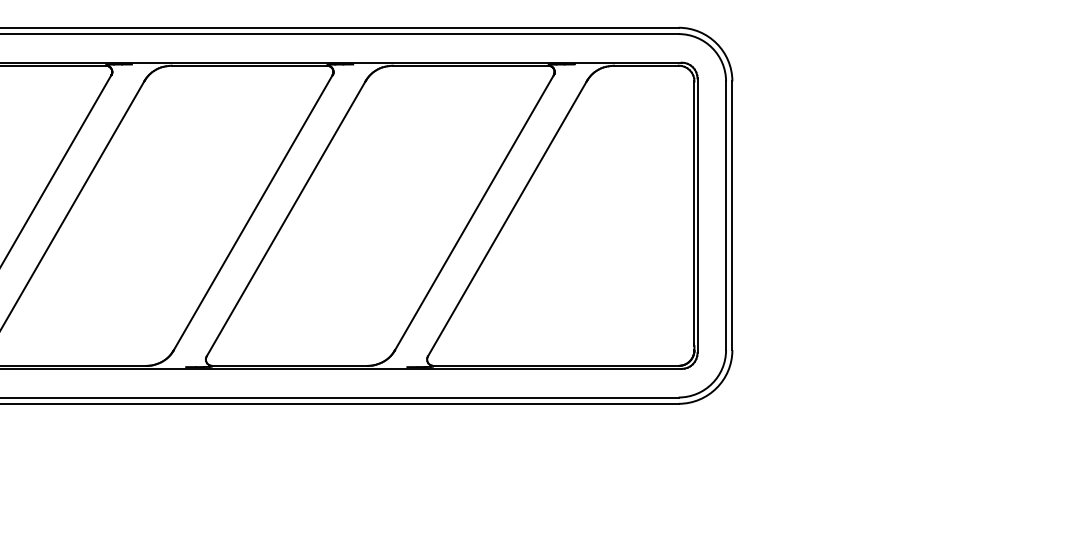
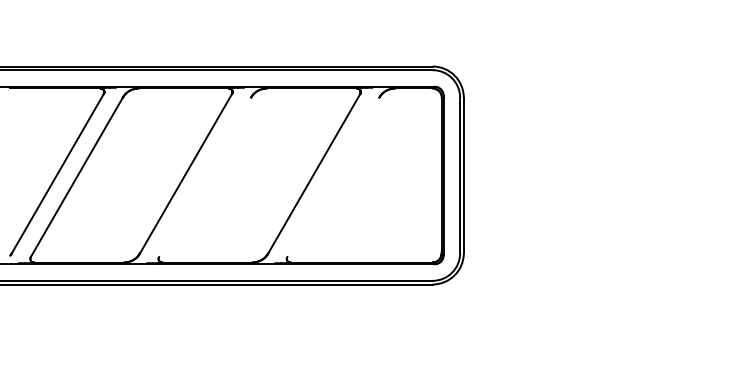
line: (285, 219) -> (204, 177), removed
line: (507, 219) -> (333, 177), removed

